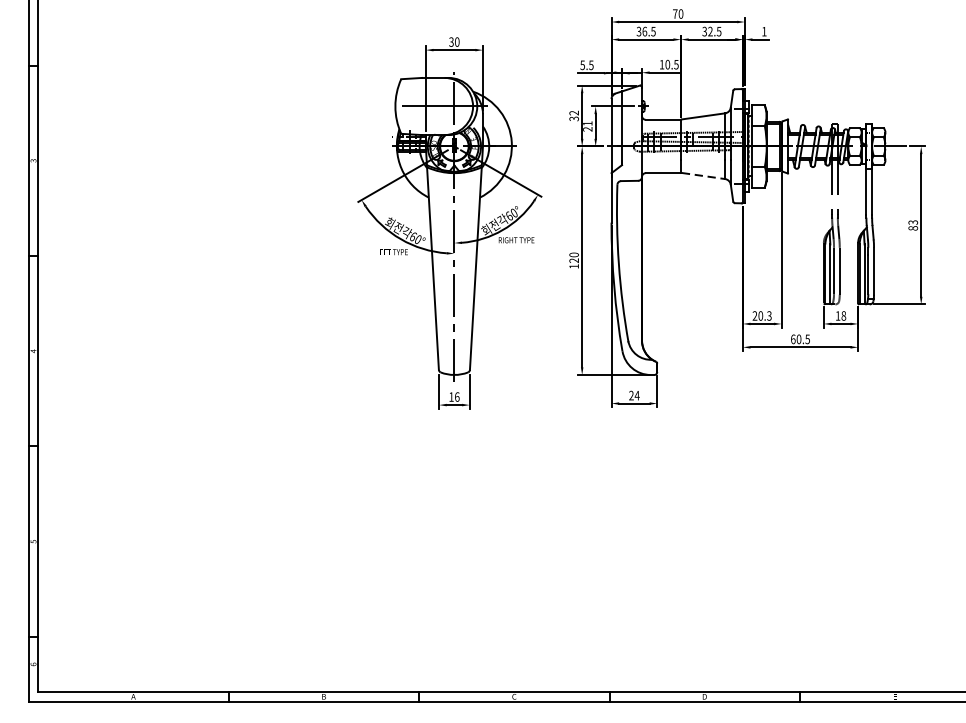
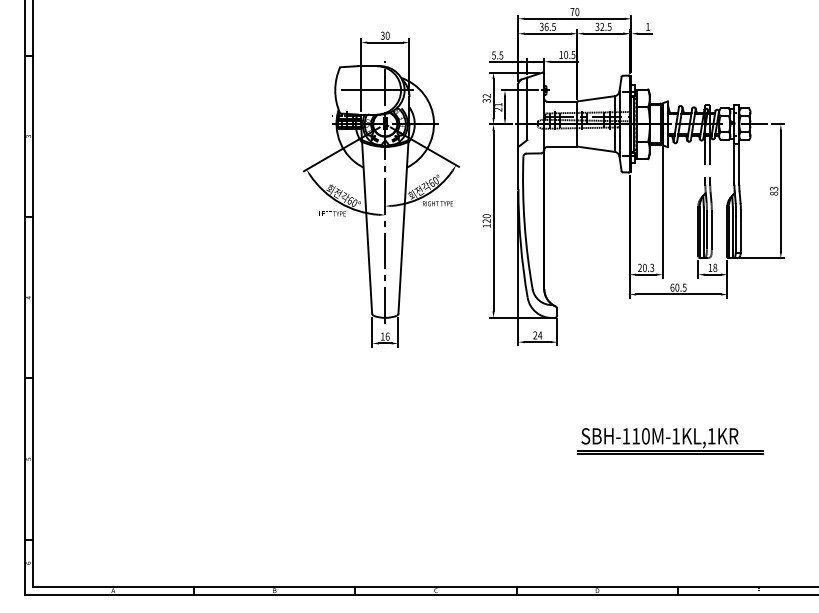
line: (703, 176) -> (596, 149), dashed -> solid
part: (790, 520) -> (670, 441), added

